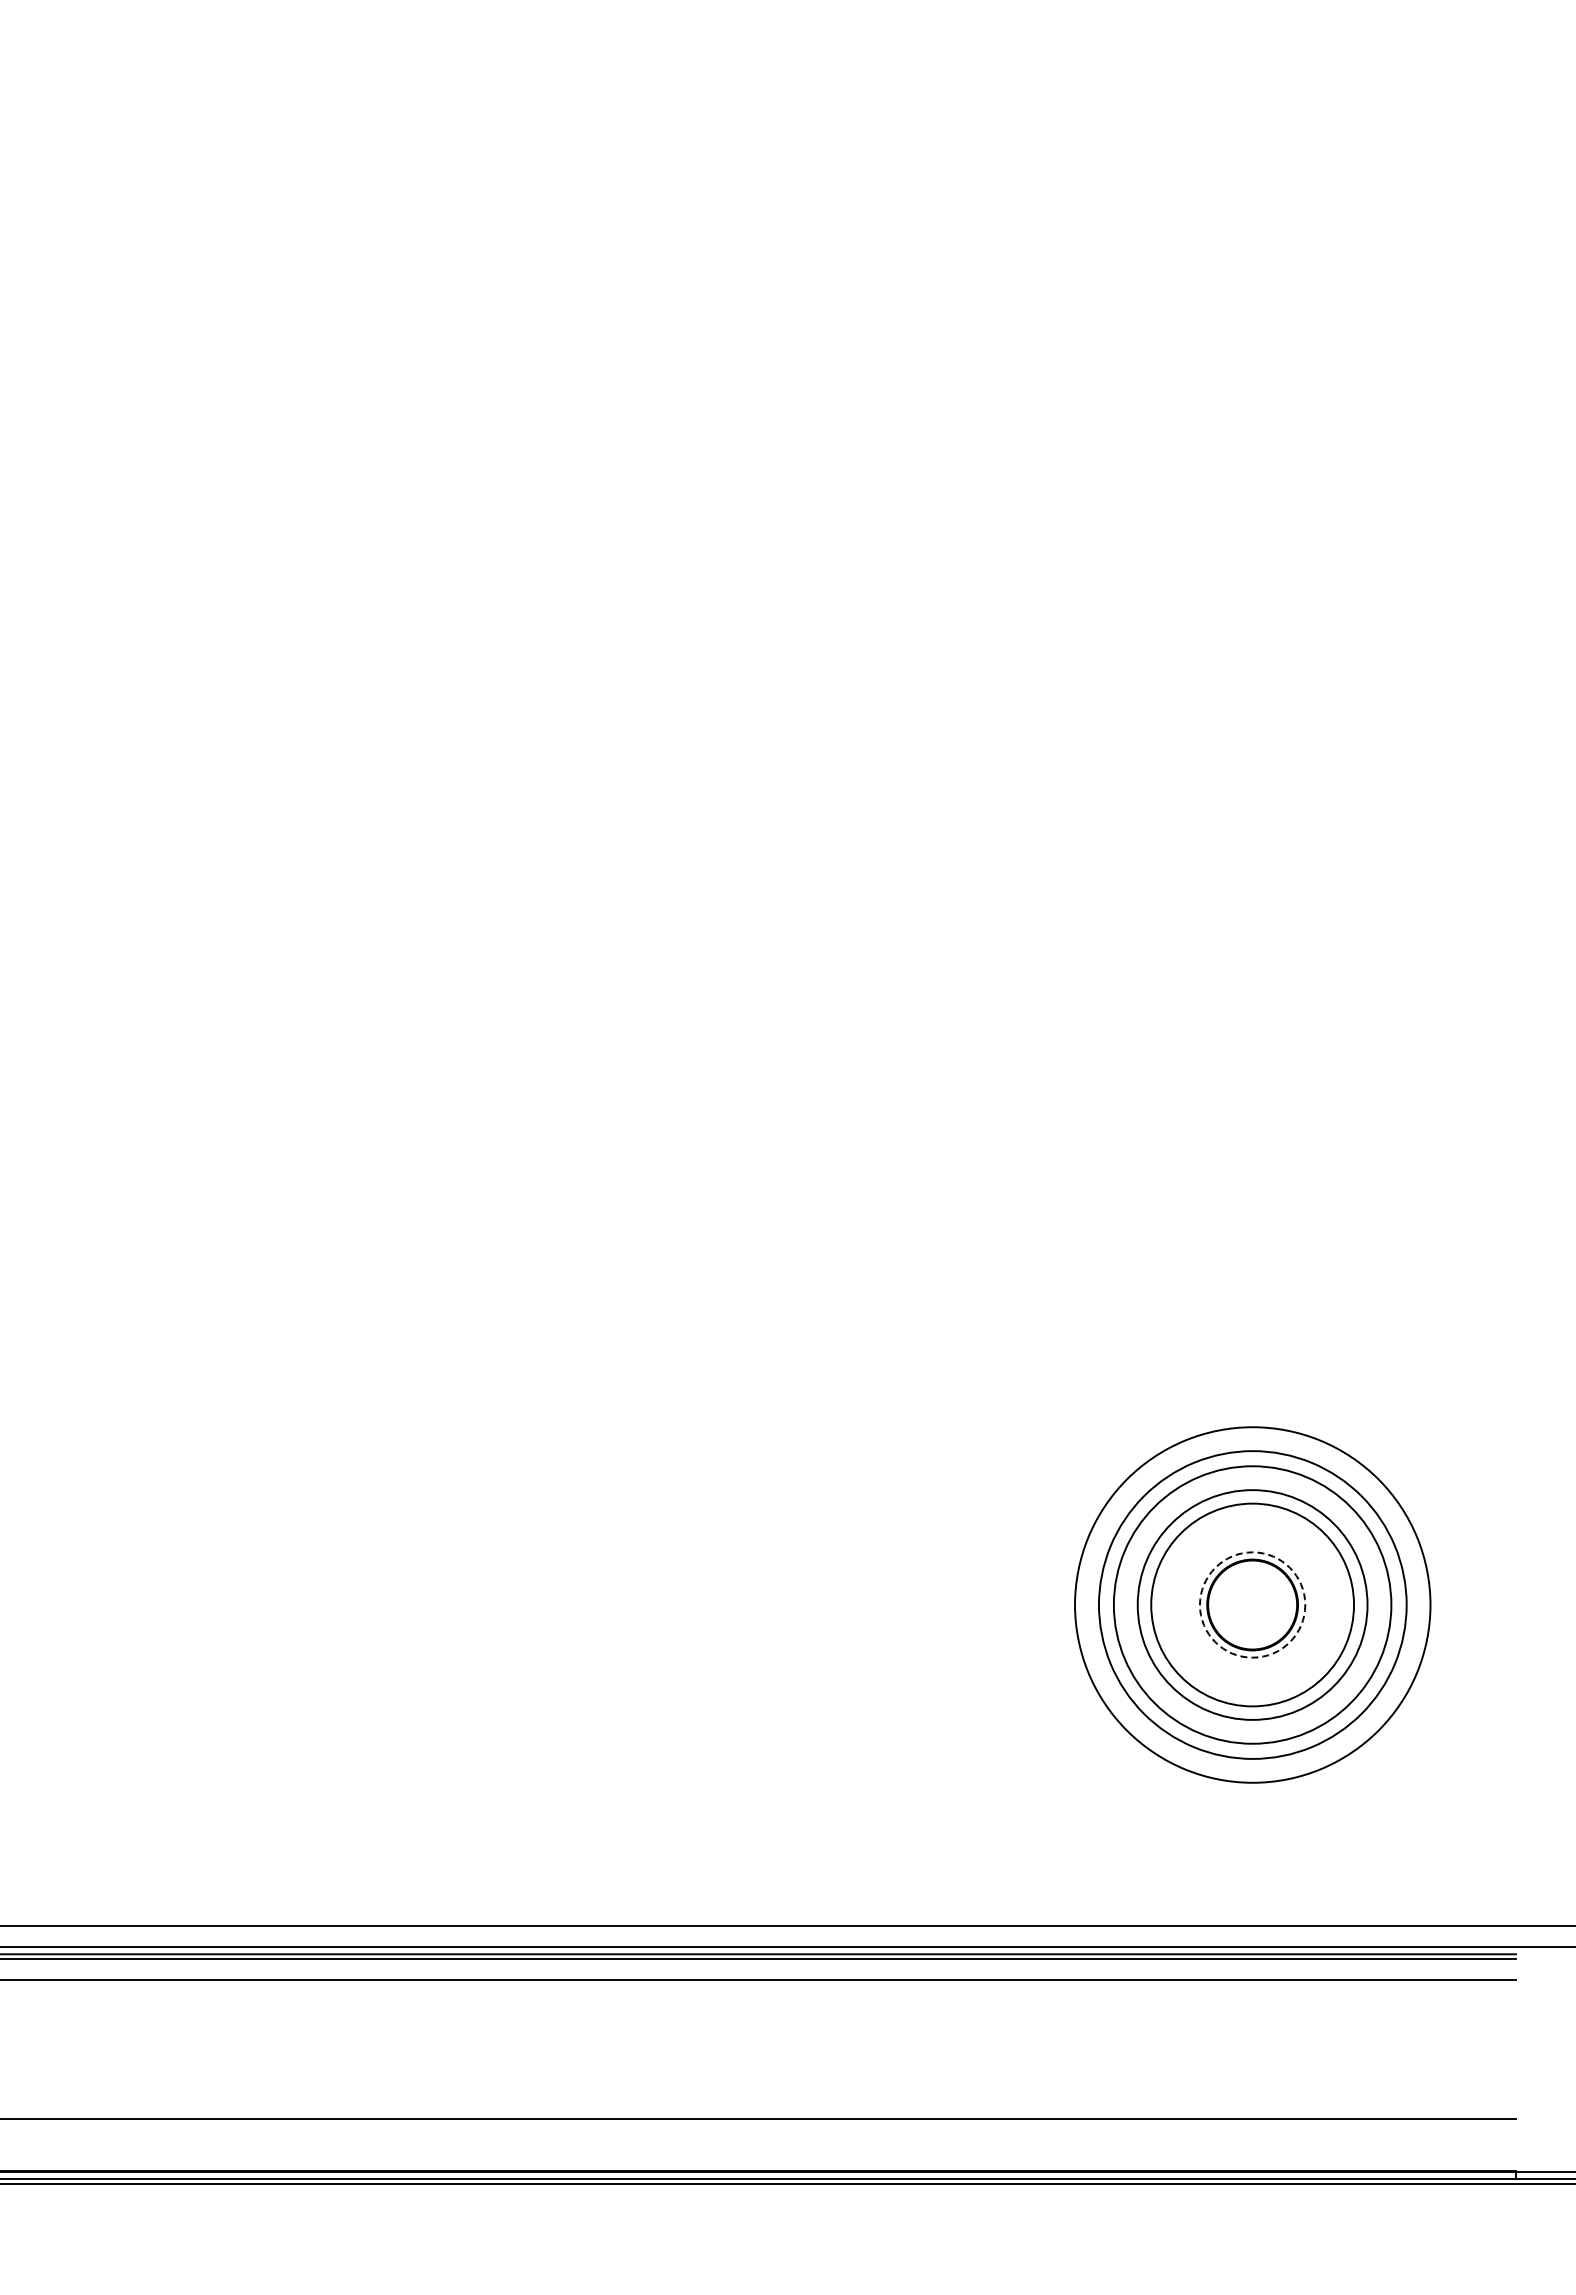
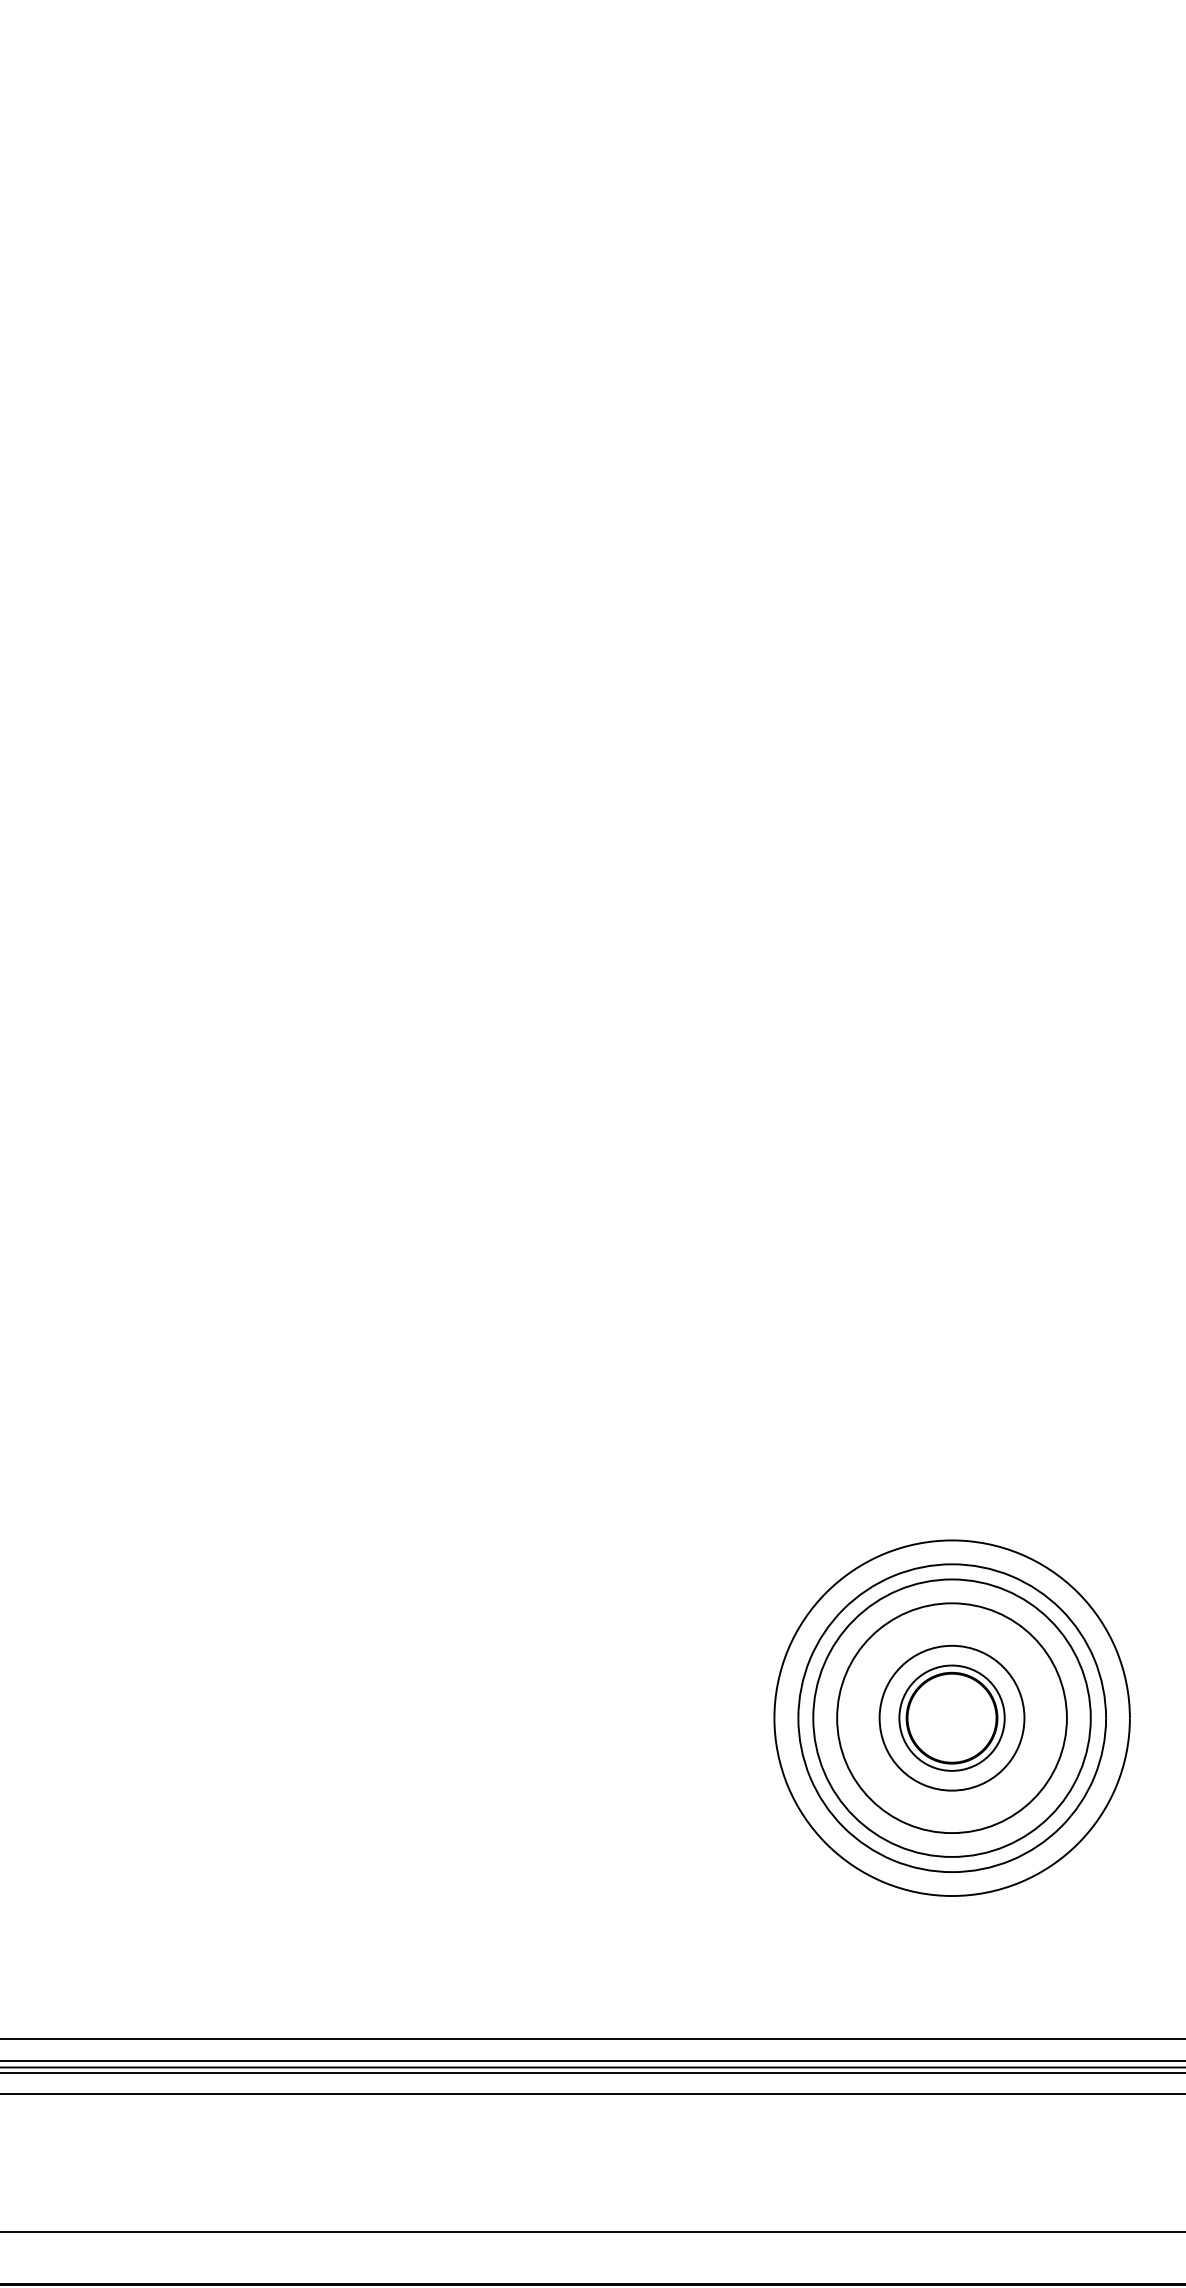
circle: (1252, 1604) -> (951, 1717), dashed -> solid
circle: (1252, 1604) -> (951, 1717), size x0.71

